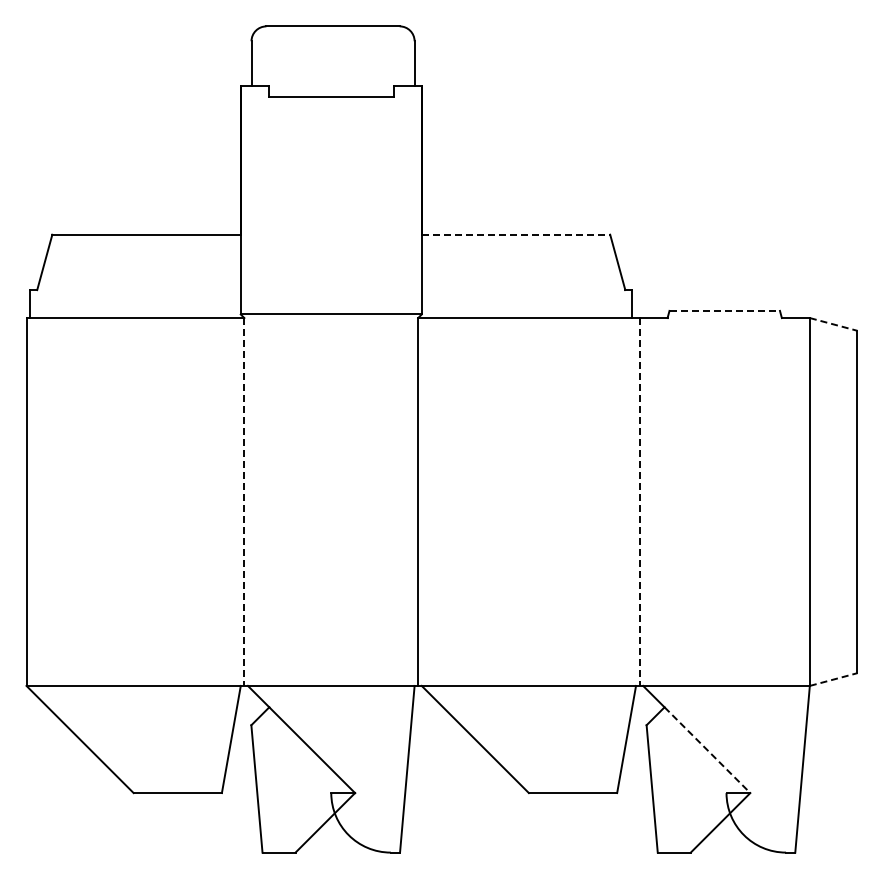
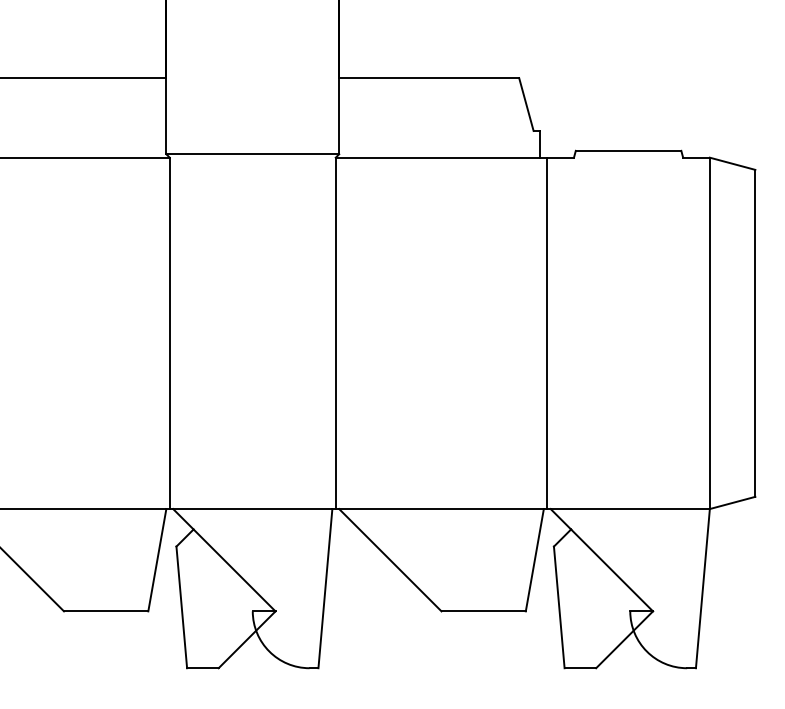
line: (516, 234) -> (429, 77), dashed -> solid
line: (725, 310) -> (629, 150), dashed -> solid
line: (833, 324) -> (732, 163), dashed -> solid
line: (244, 502) -> (169, 333), dashed -> solid
line: (639, 502) -> (547, 333), dashed -> solid
line: (833, 679) -> (732, 502), dashed -> solid
line: (707, 750) -> (612, 570), dashed -> solid

